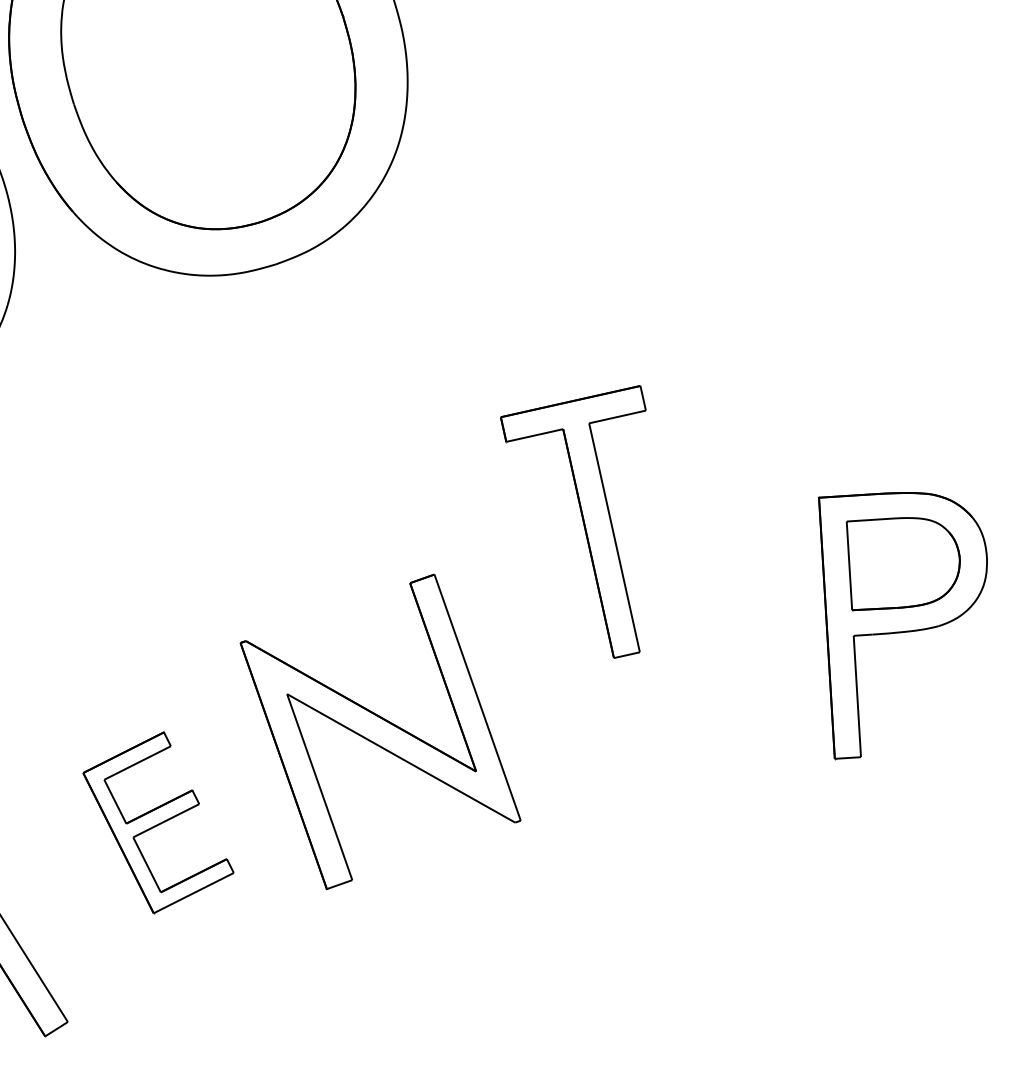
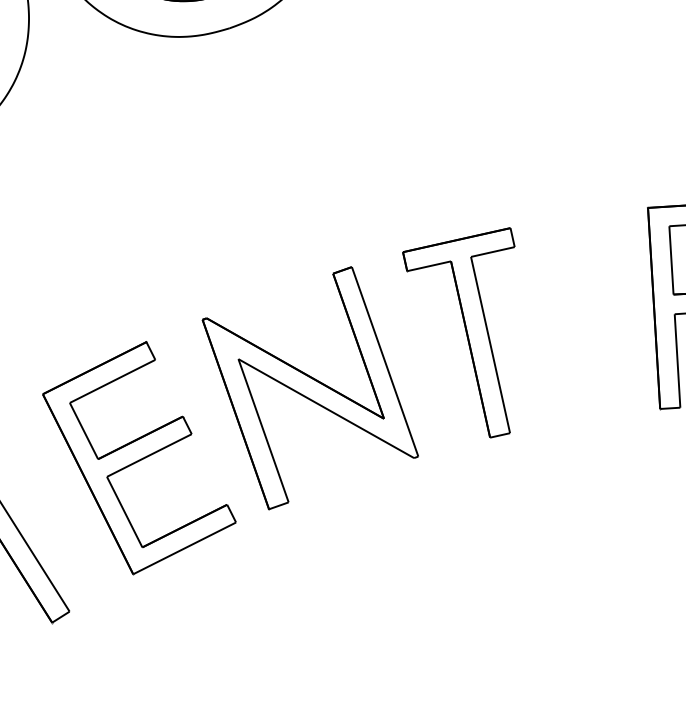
part: (581, 517) -> (465, 329), moved
part: (158, 822) -> (139, 457), size x1.67

